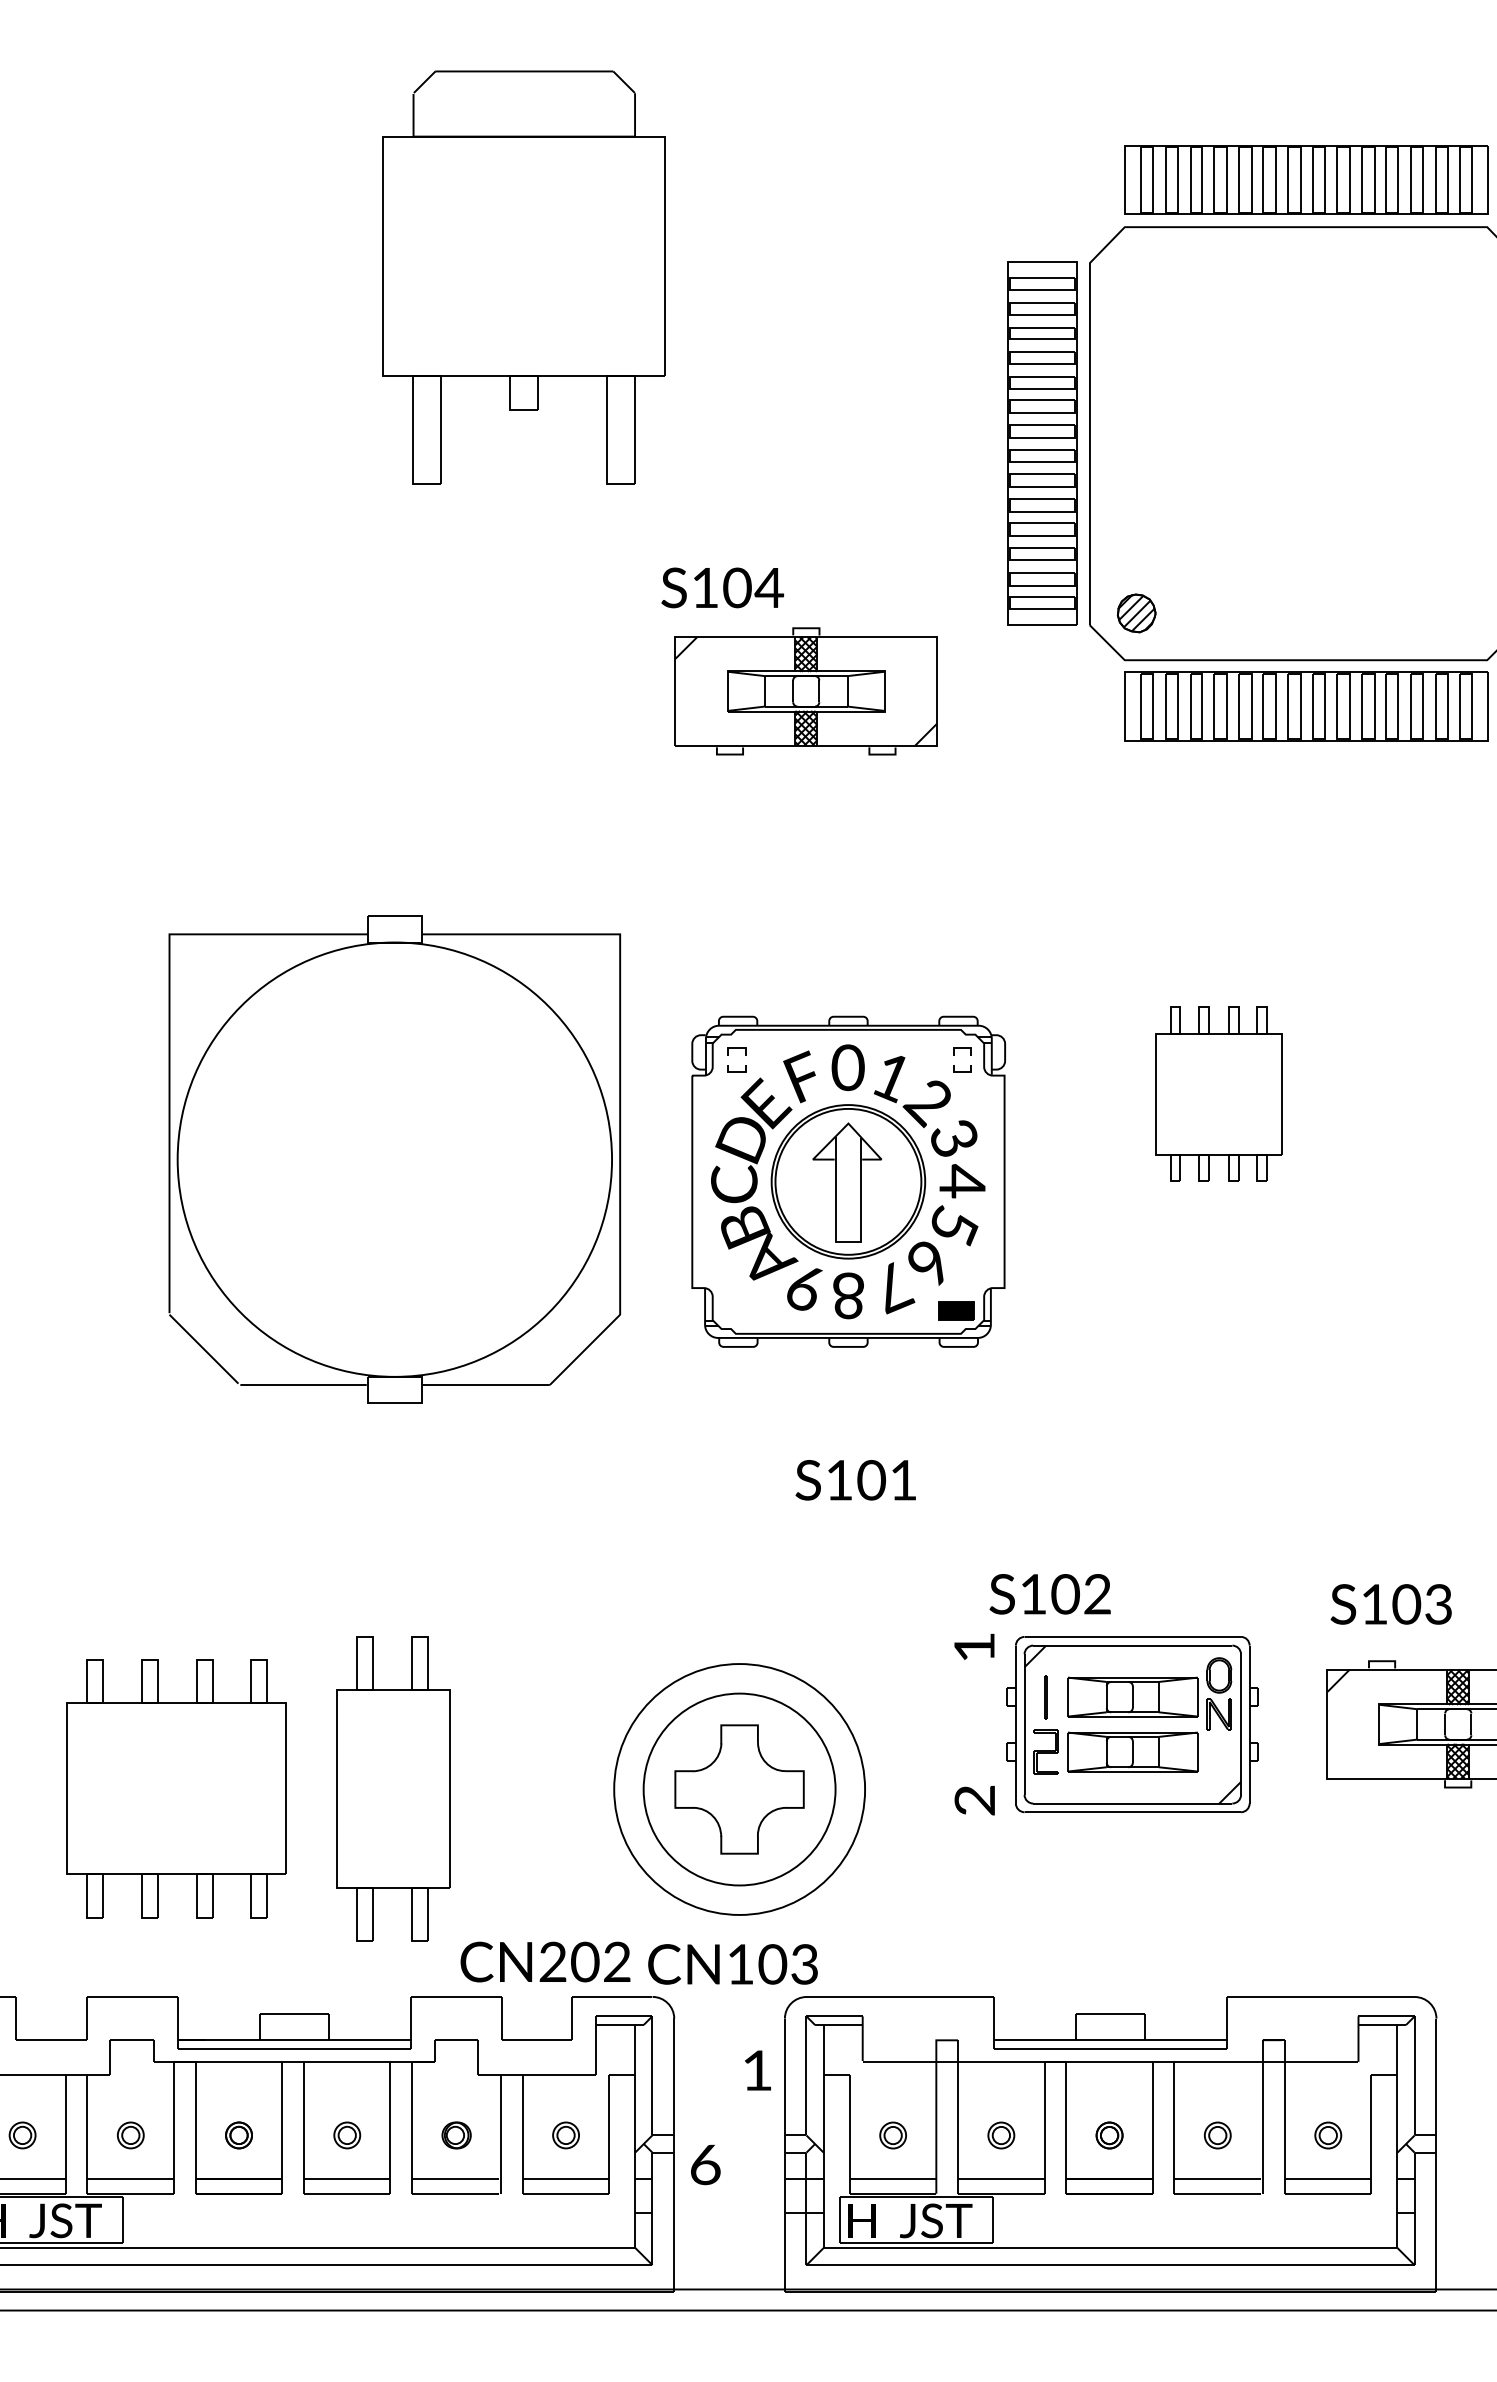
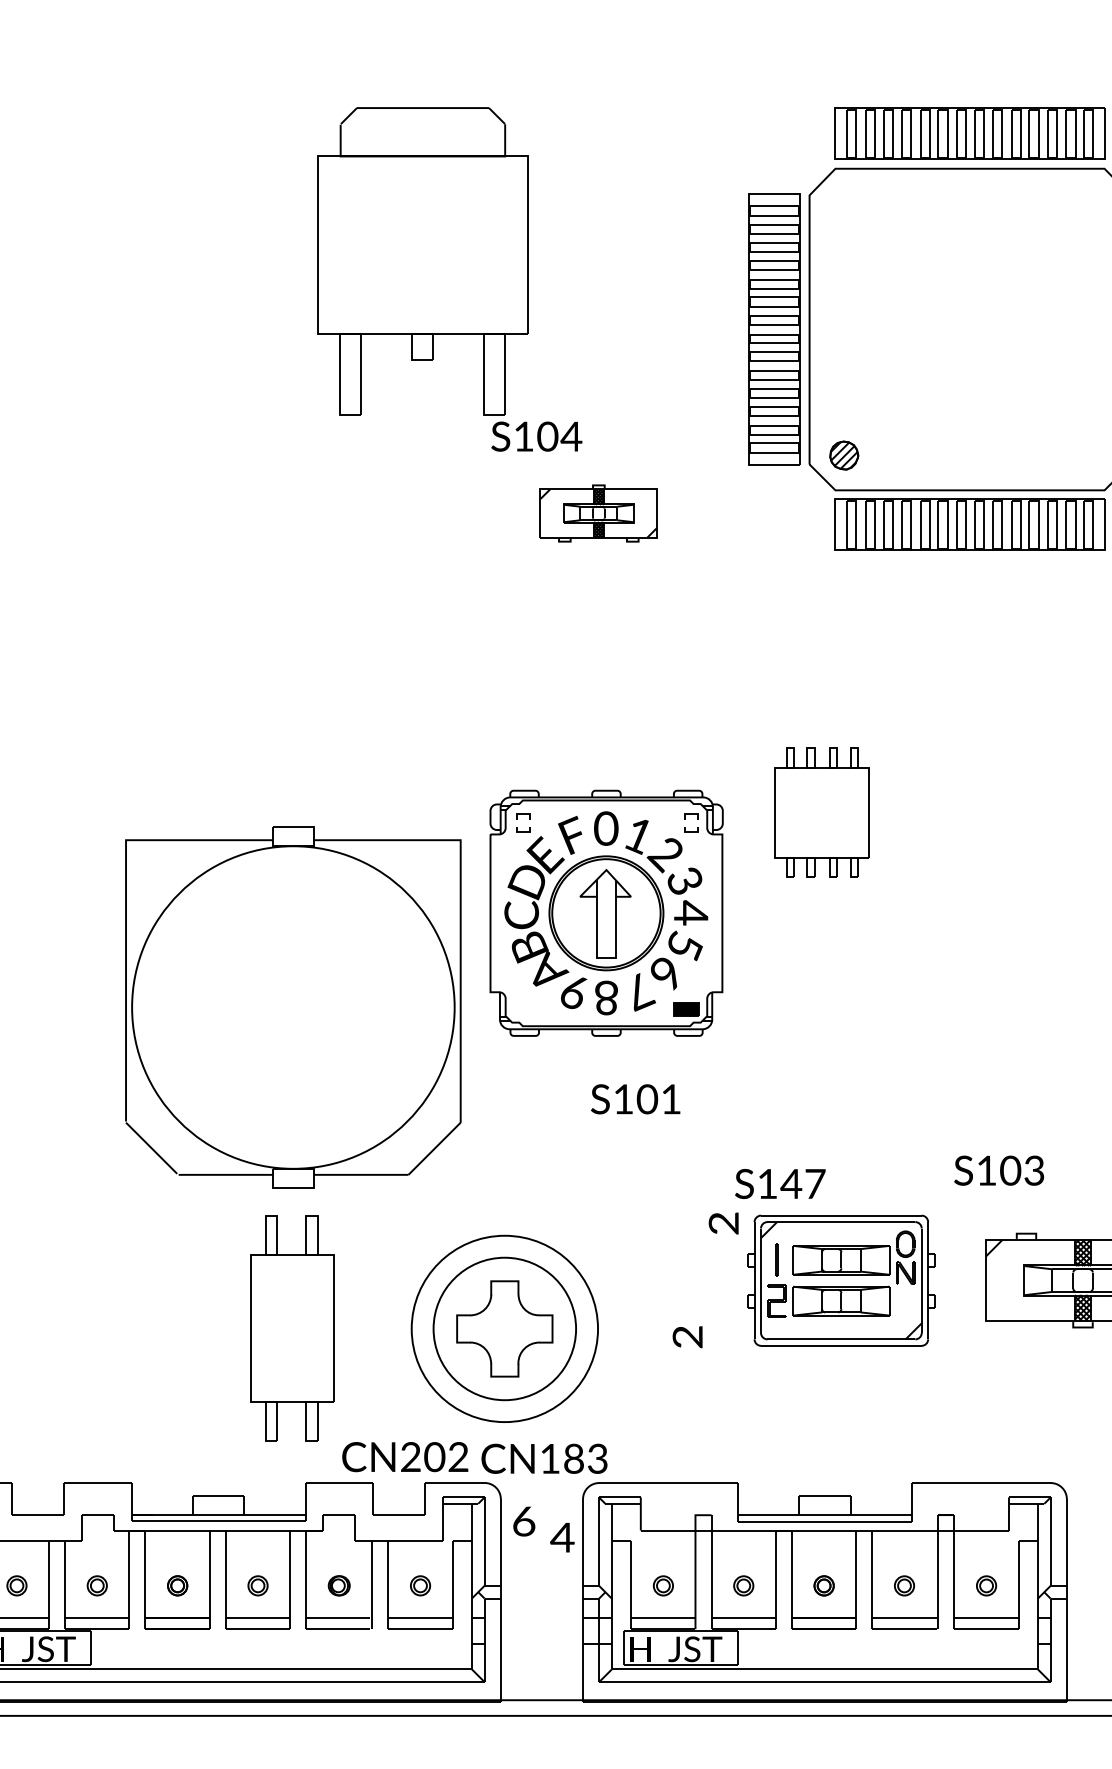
part: (523, 277) -> (422, 261), moved
part: (805, 691) -> (598, 513), size x0.6
part: (1218, 1093) -> (821, 812), moved
part: (394, 1159) -> (293, 1007), moved
part: (848, 1181) -> (606, 913), moved
text: (1080, 1594) -> (802, 1184), S102 -> S147
text: (1390, 1604) -> (998, 1170), moved
text: (974, 1647) -> (723, 1223), 1 -> 2
part: (176, 1788) -> (131, 1328), removed
part: (739, 1789) -> (504, 1328), moved
text: (974, 1800) -> (687, 1337), moved
text: (772, 1964) -> (573, 1458), CN103 -> CN183
text: (756, 2070) -> (561, 1537), 1 -> 4
text: (705, 2164) -> (524, 1521), moved

